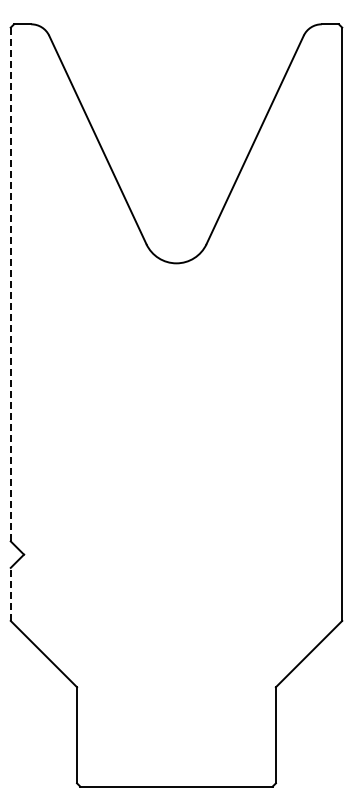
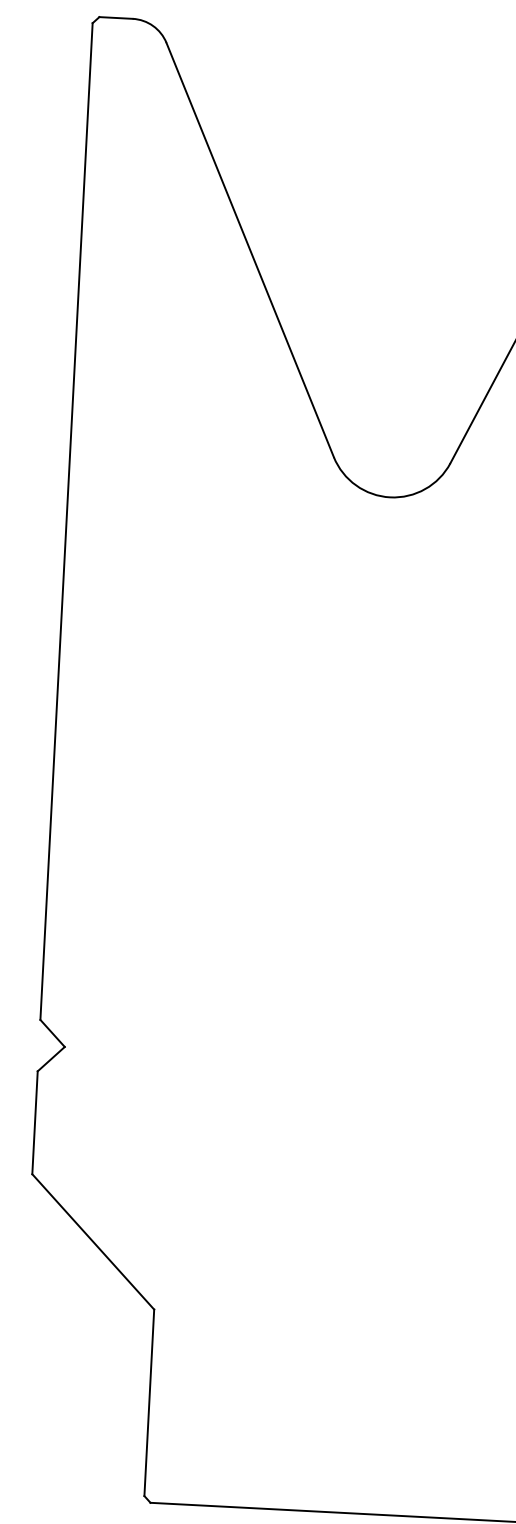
line: (10, 284) -> (66, 521), dashed -> solid
line: (10, 594) -> (34, 1122), dashed -> solid

